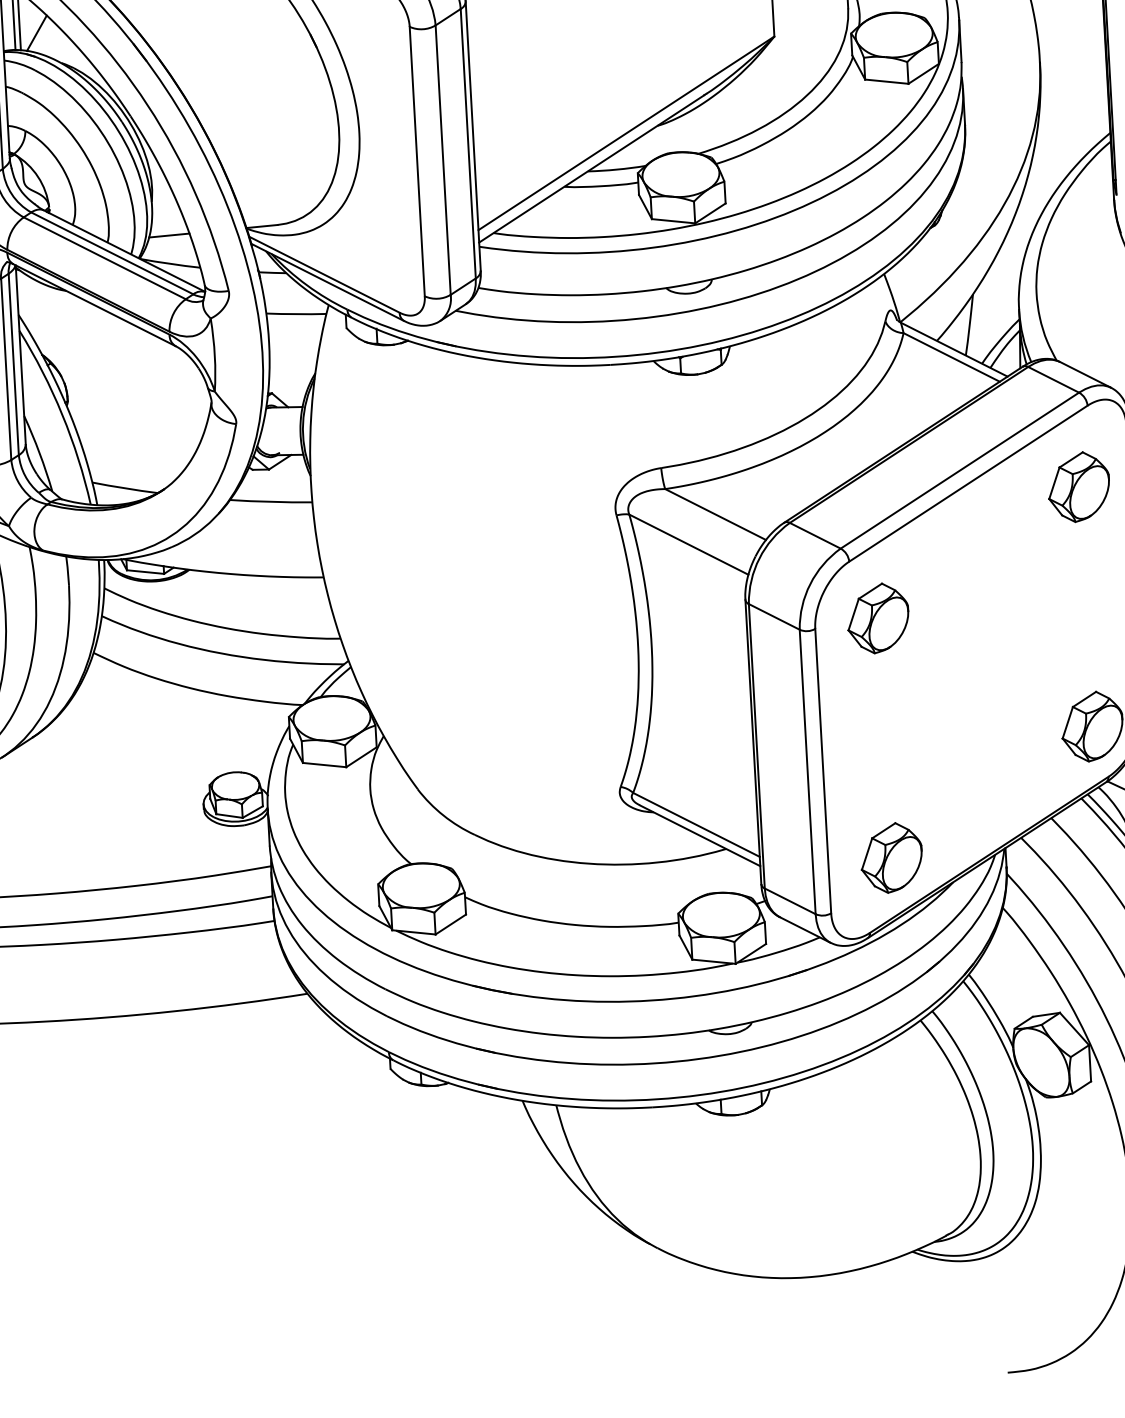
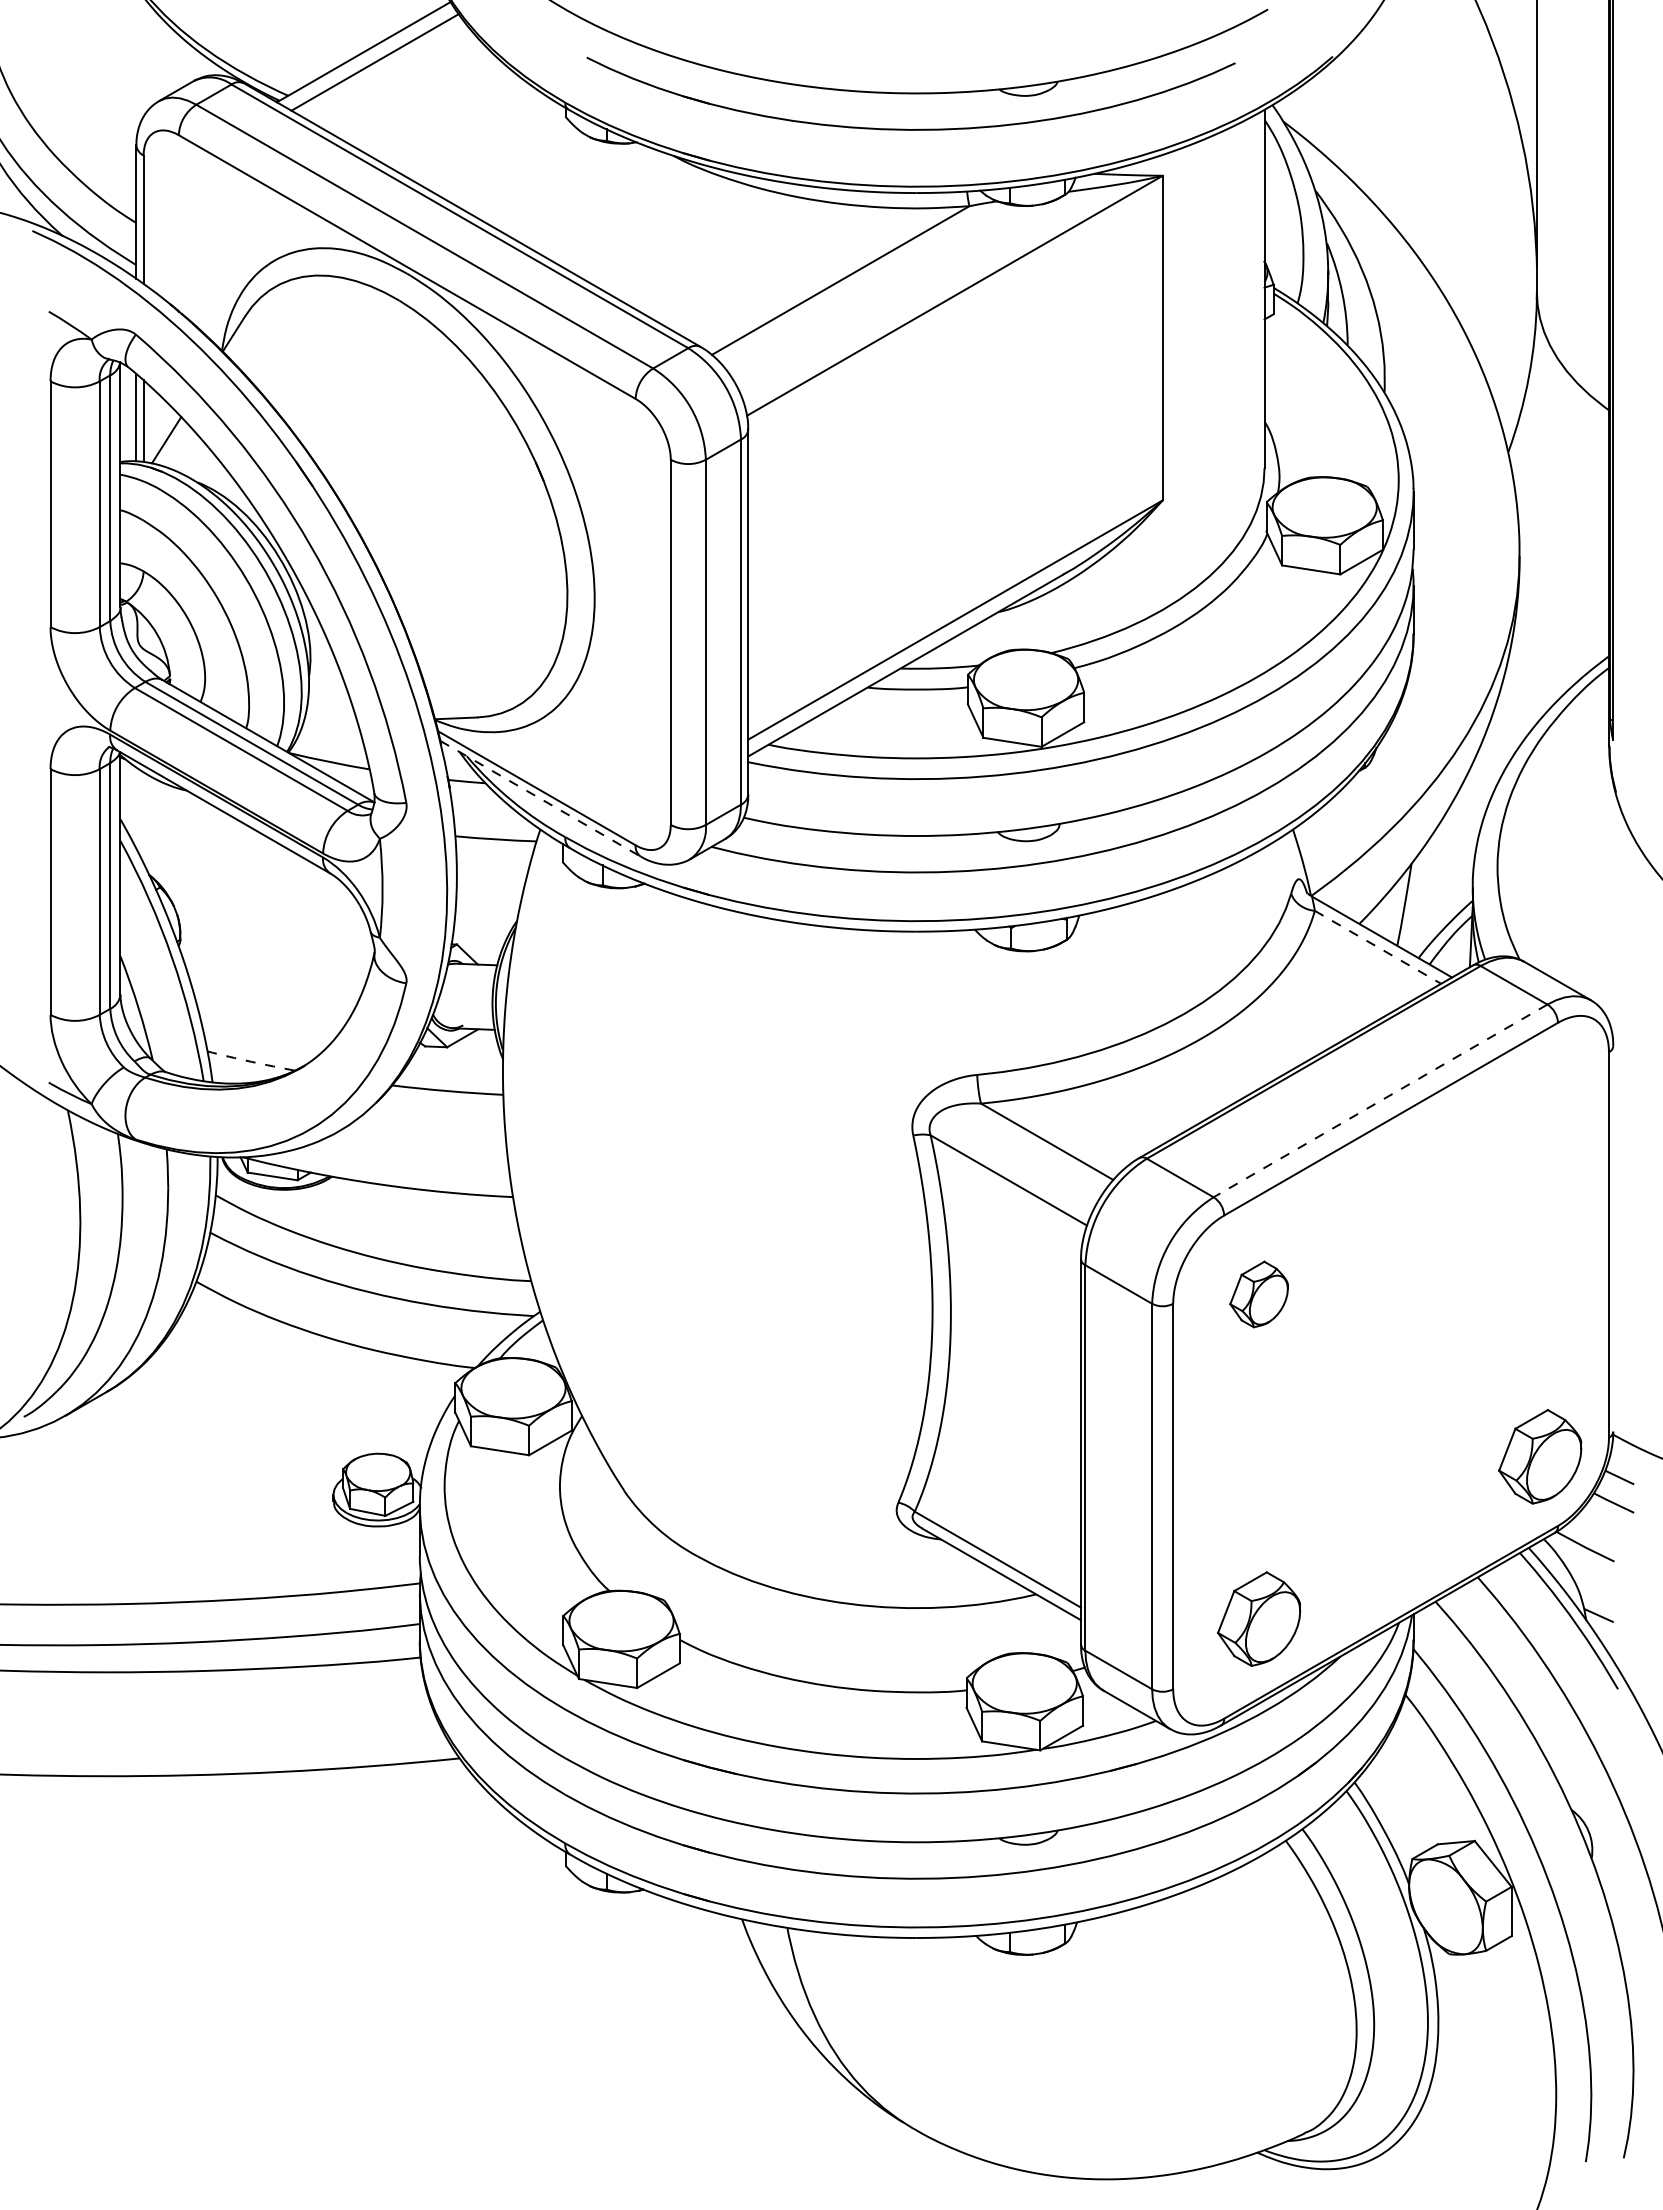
line: (168, 235) -> (329, 723), removed
line: (327, 282) -> (540, 798), solid -> dashed
line: (952, 357) -> (1378, 947), solid -> dashed
line: (959, 470) -> (1380, 1100), solid -> dashed
part: (1079, 487) -> (1540, 1132), removed
arc: (125, 488) -> (251, 1061), solid -> dashed
part: (877, 618) -> (1258, 1294), size x0.7

